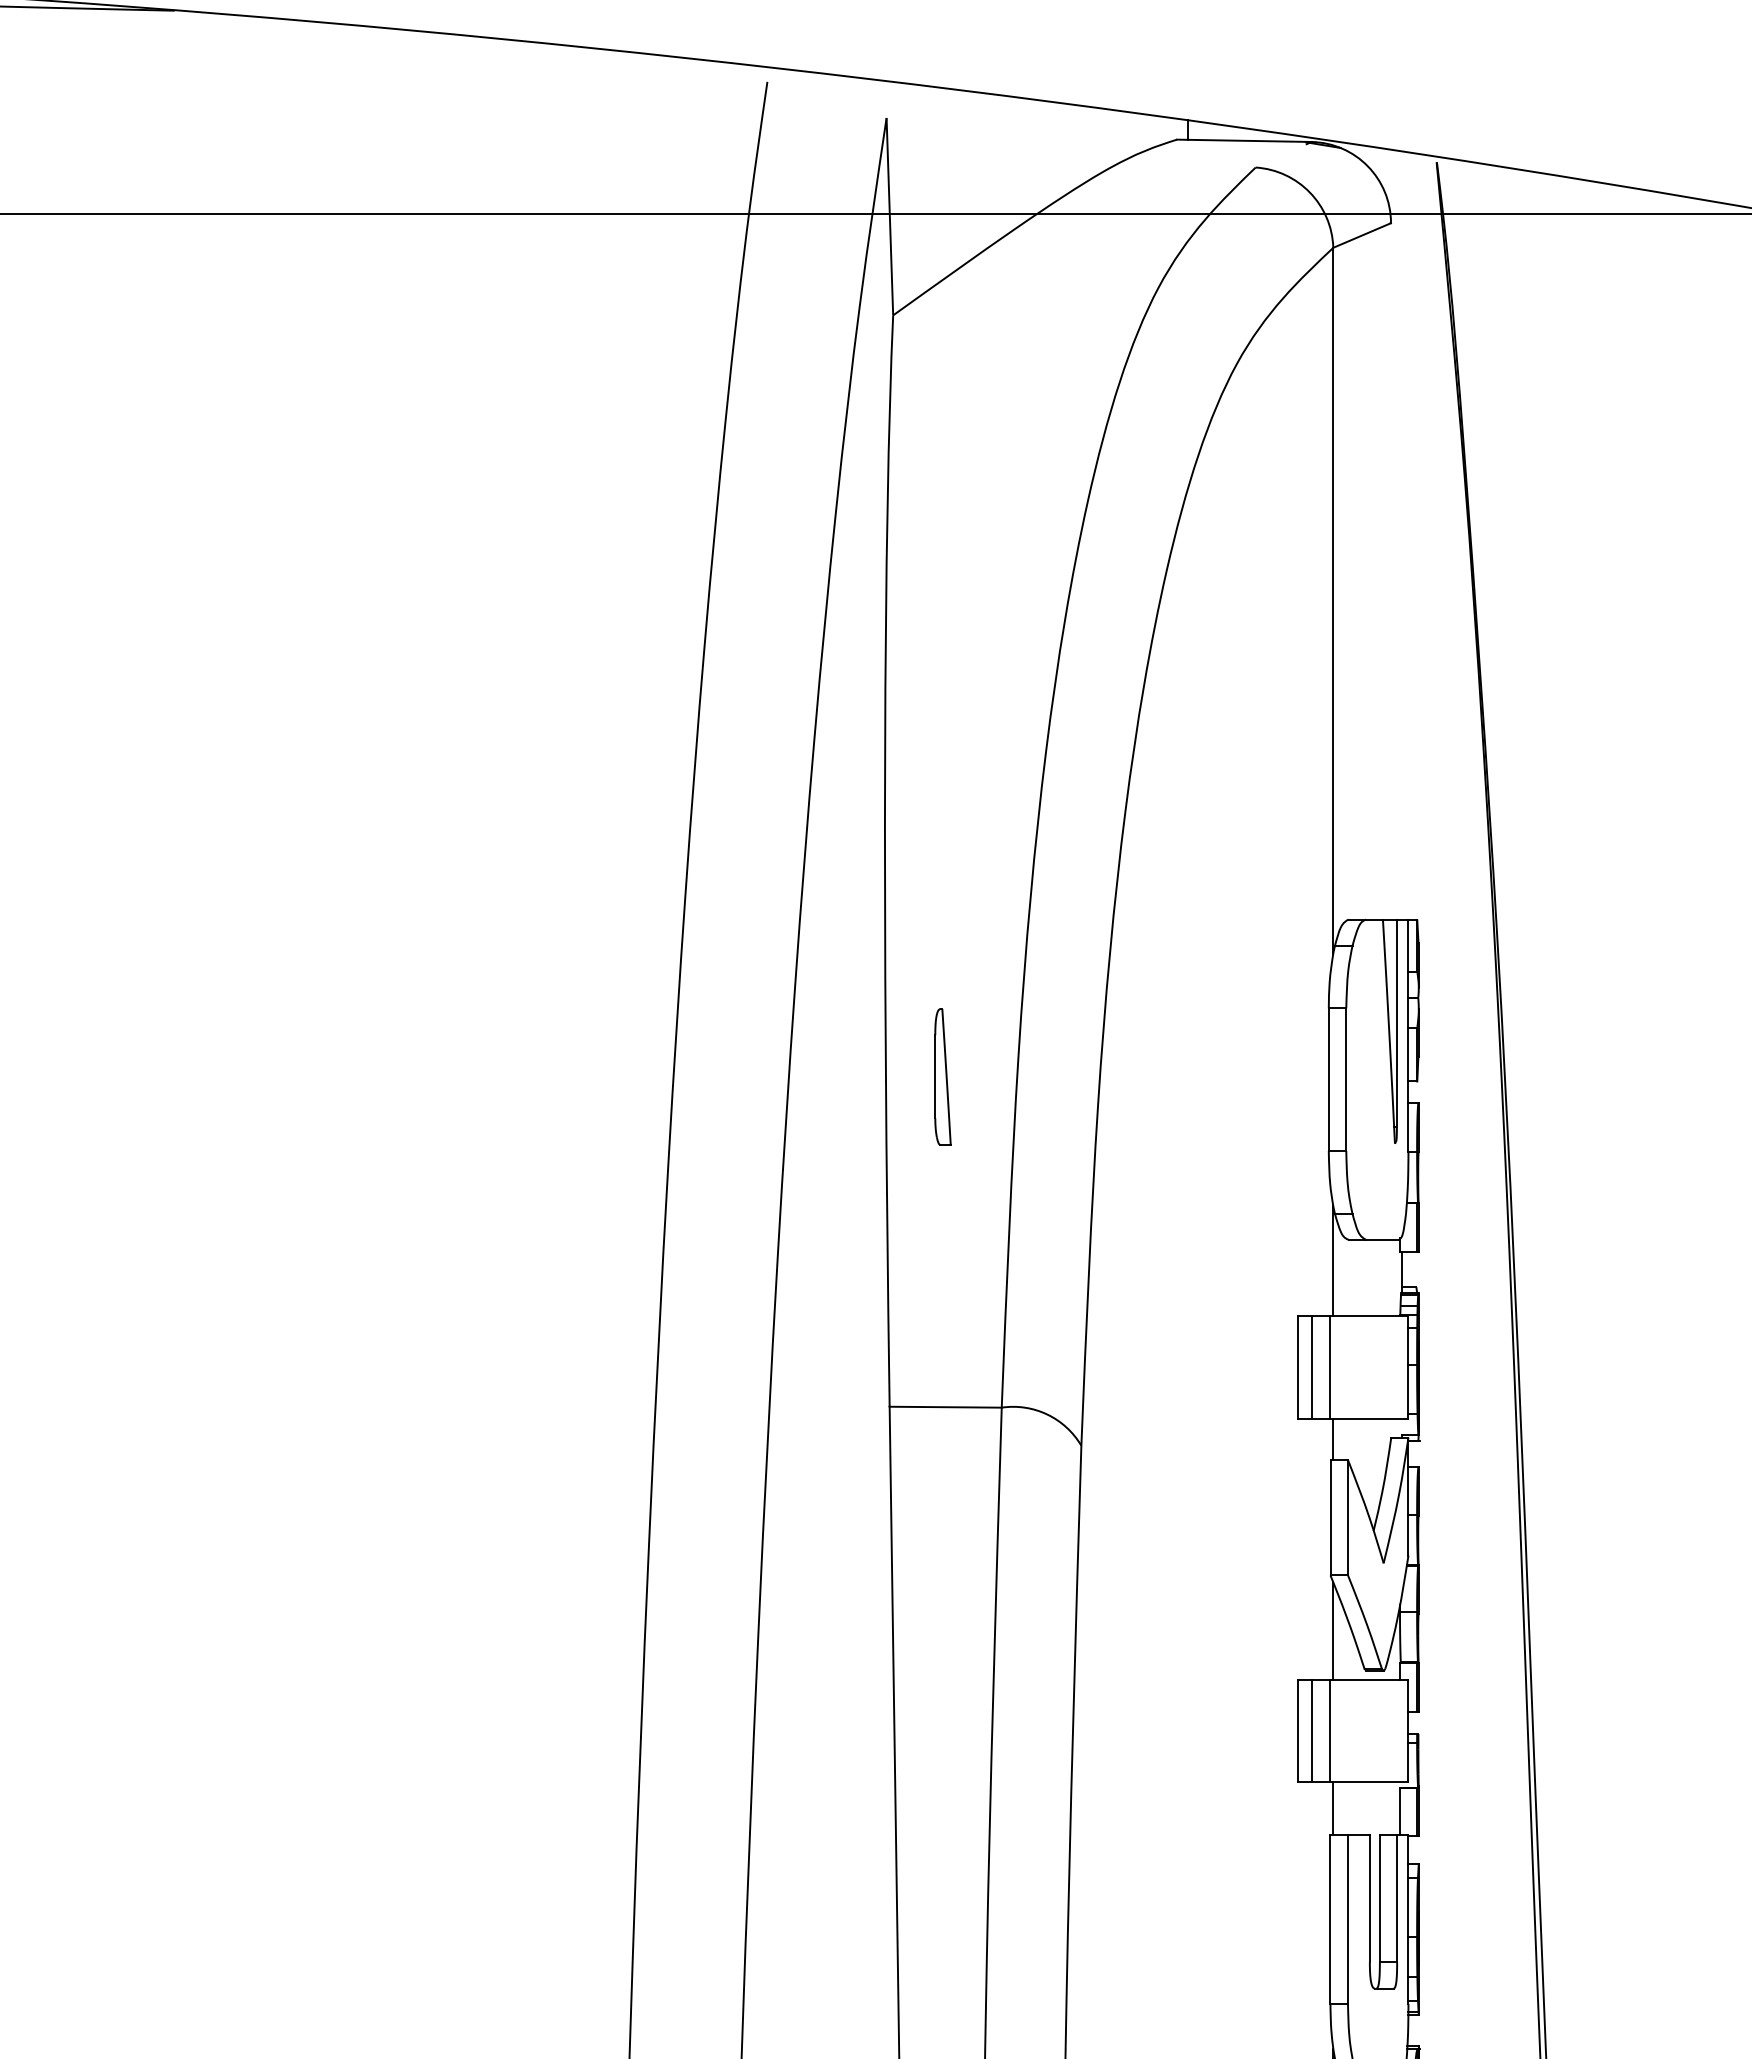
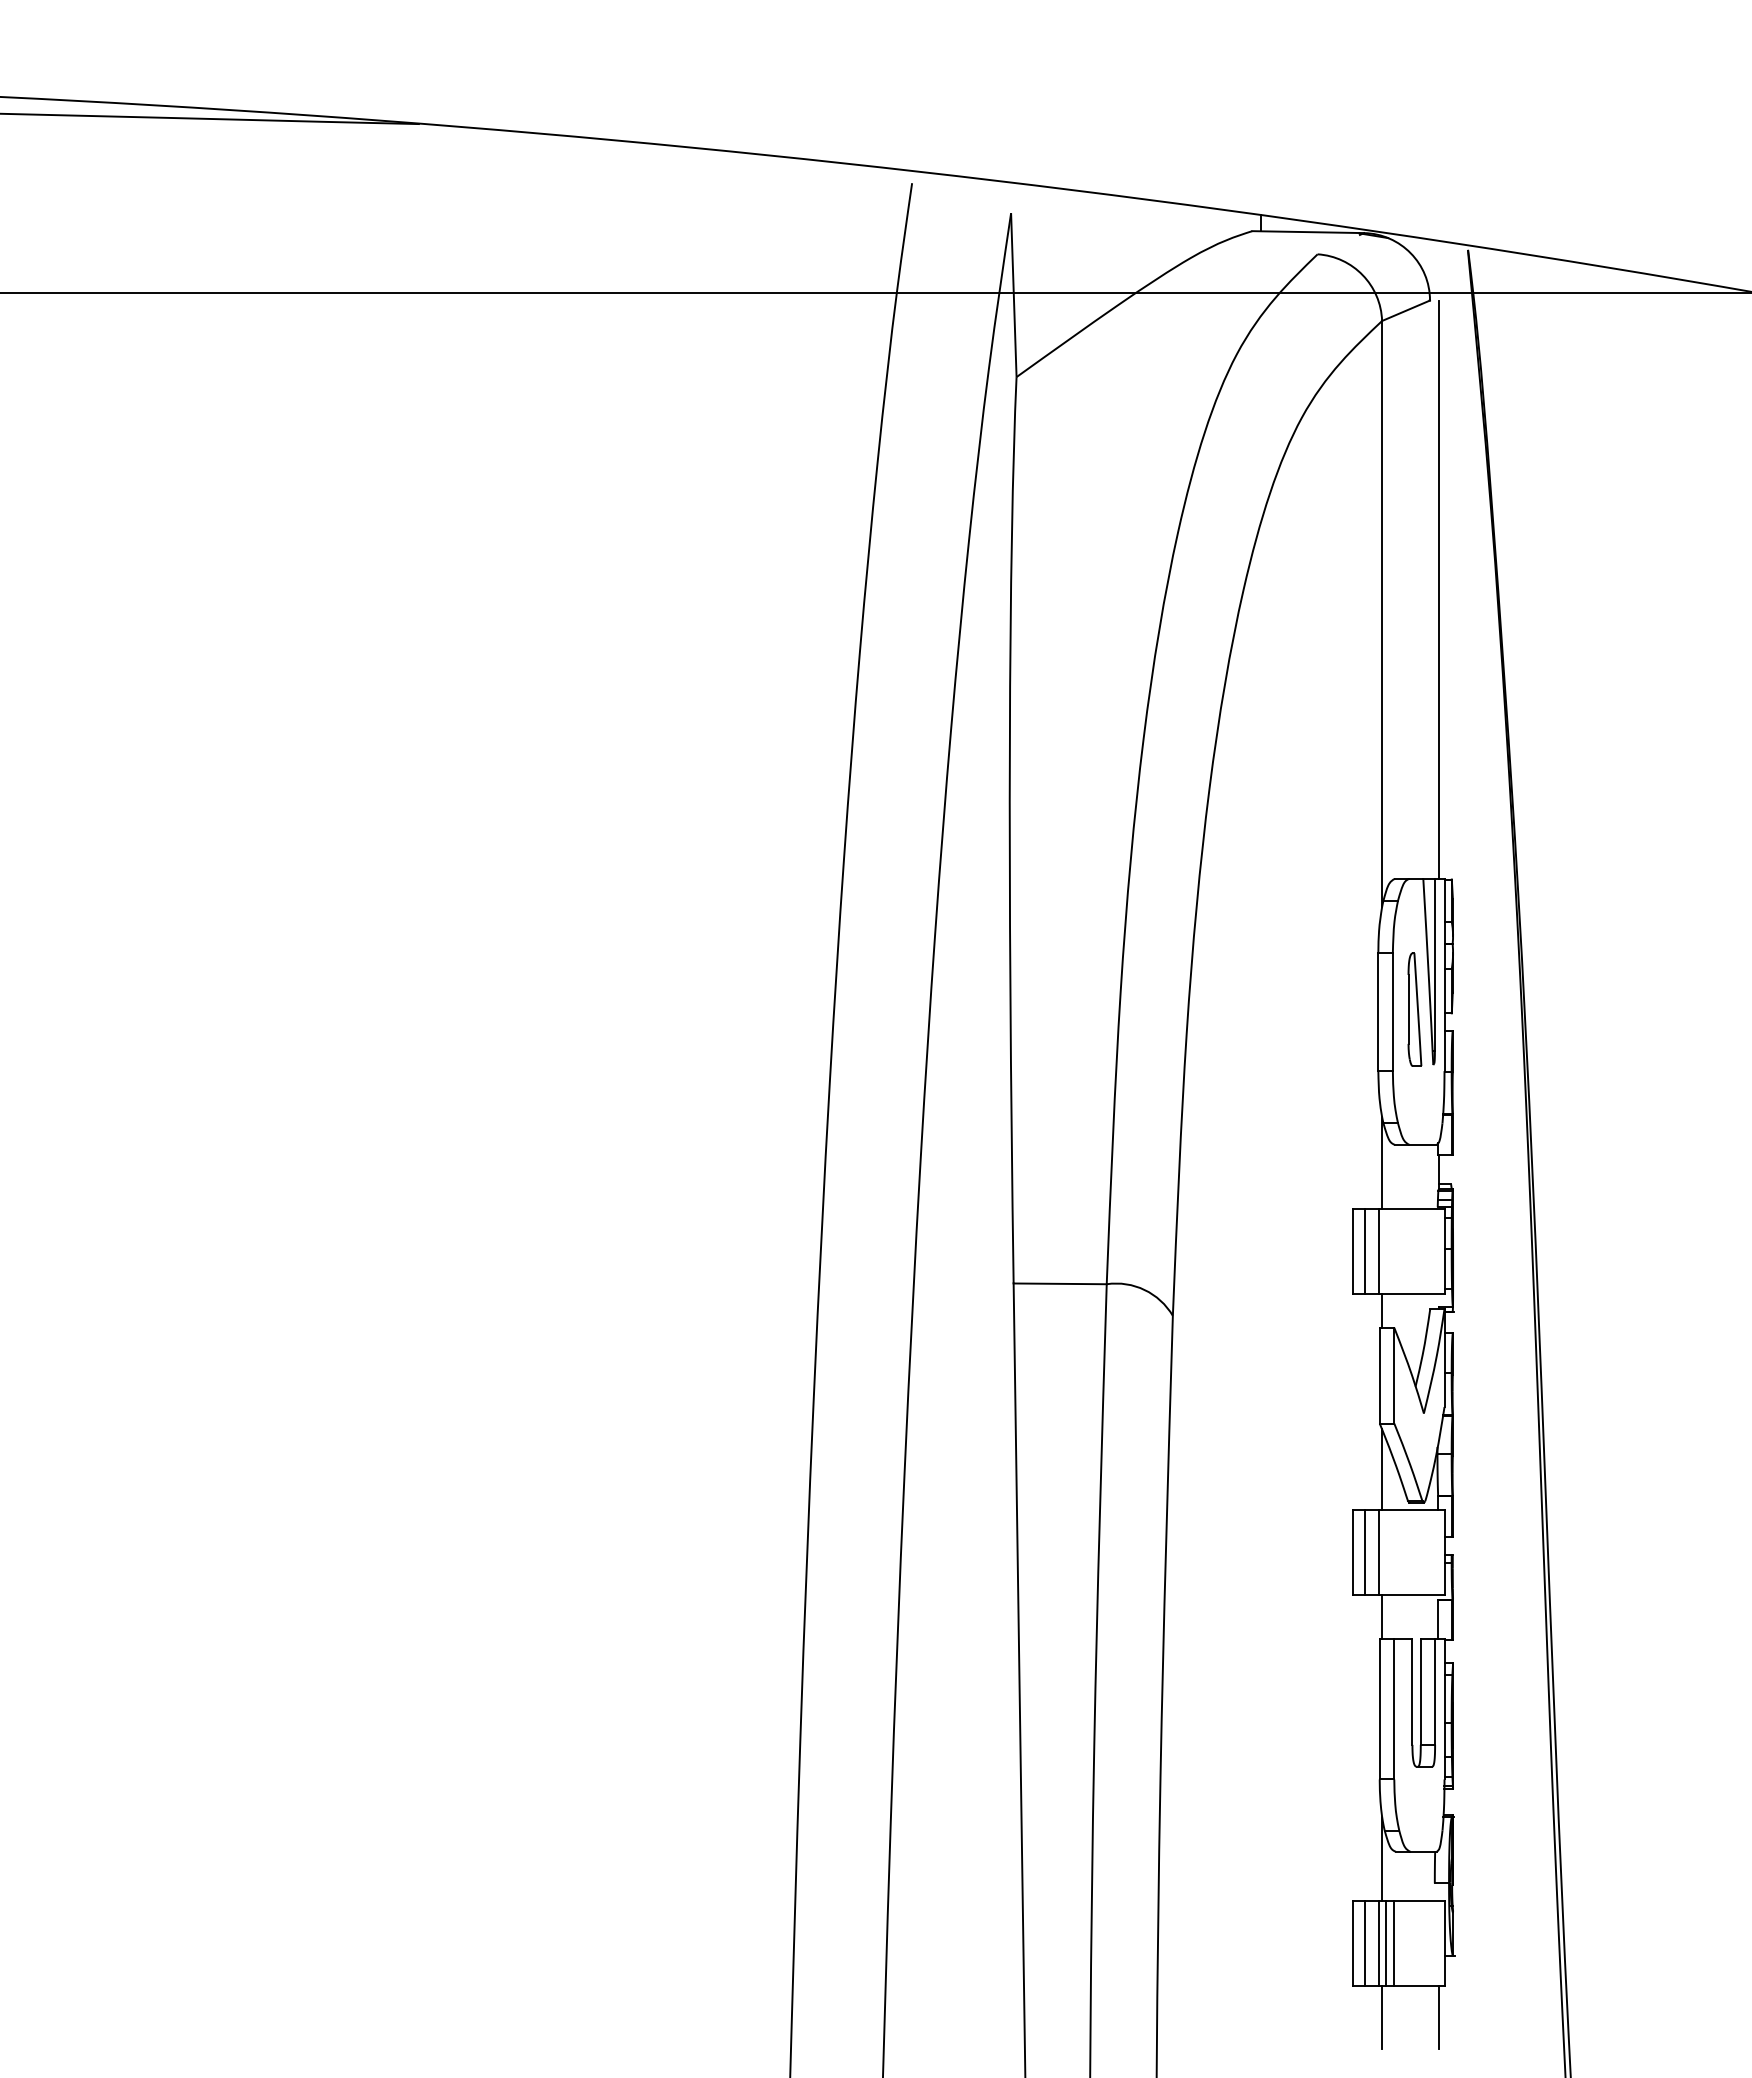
line: (1401, 571) -> (1438, 589), added
part: (942, 1076) -> (1414, 1009), moved

